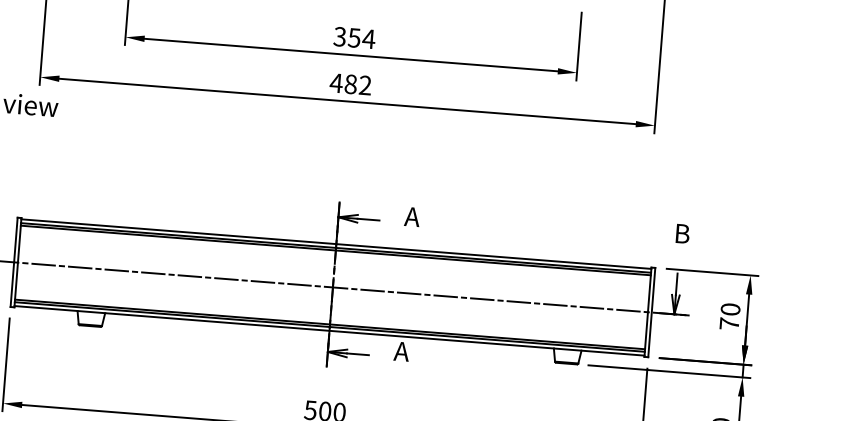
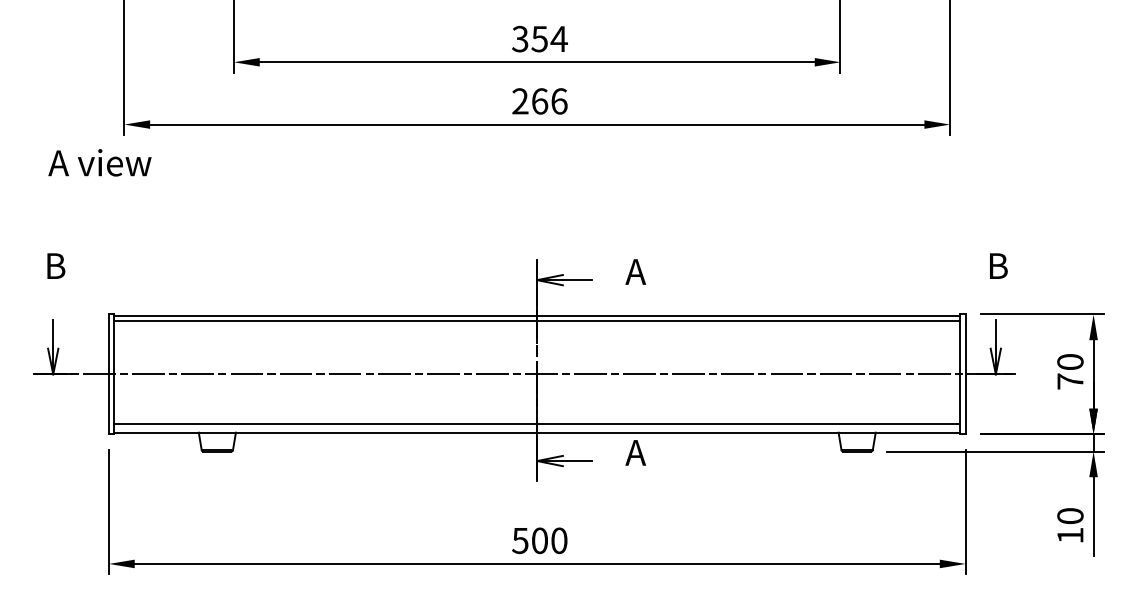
text: (350, 84) -> (539, 101), 482 -> 266
line: (336, 250) -> (537, 324), removed
line: (330, 326) -> (537, 427), removed

